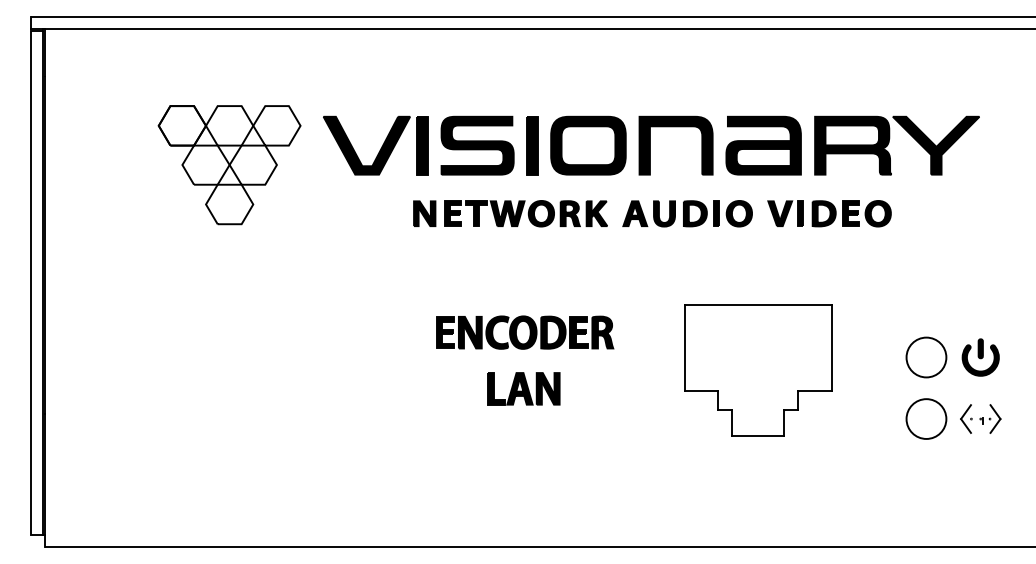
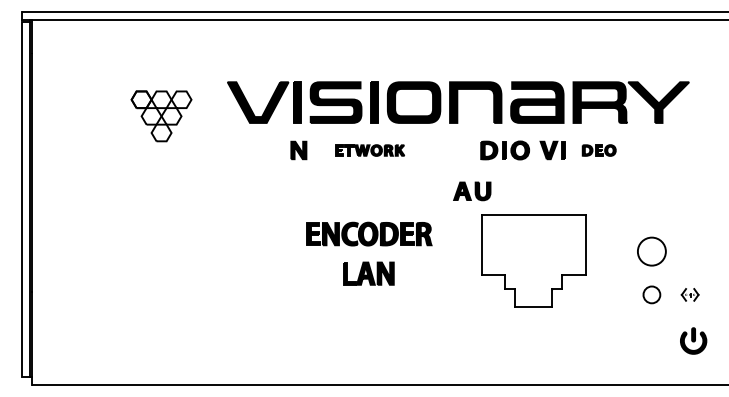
part: (229, 165) -> (161, 116), size x0.6
part: (525, 213) -> (369, 150), size x0.6
part: (648, 213) -> (471, 191), moved
part: (851, 213) -> (599, 150), size x0.6
part: (980, 357) -> (693, 340), moved
part: (926, 418) -> (651, 294), size x0.6
part: (980, 418) -> (689, 294), size x0.6

